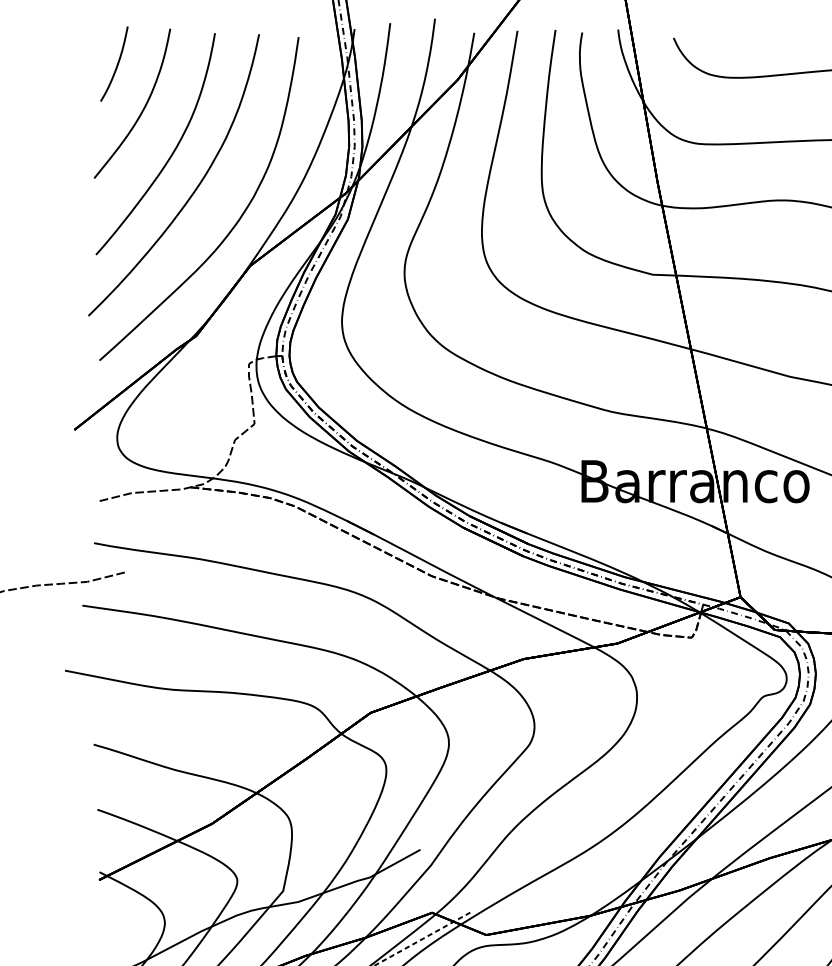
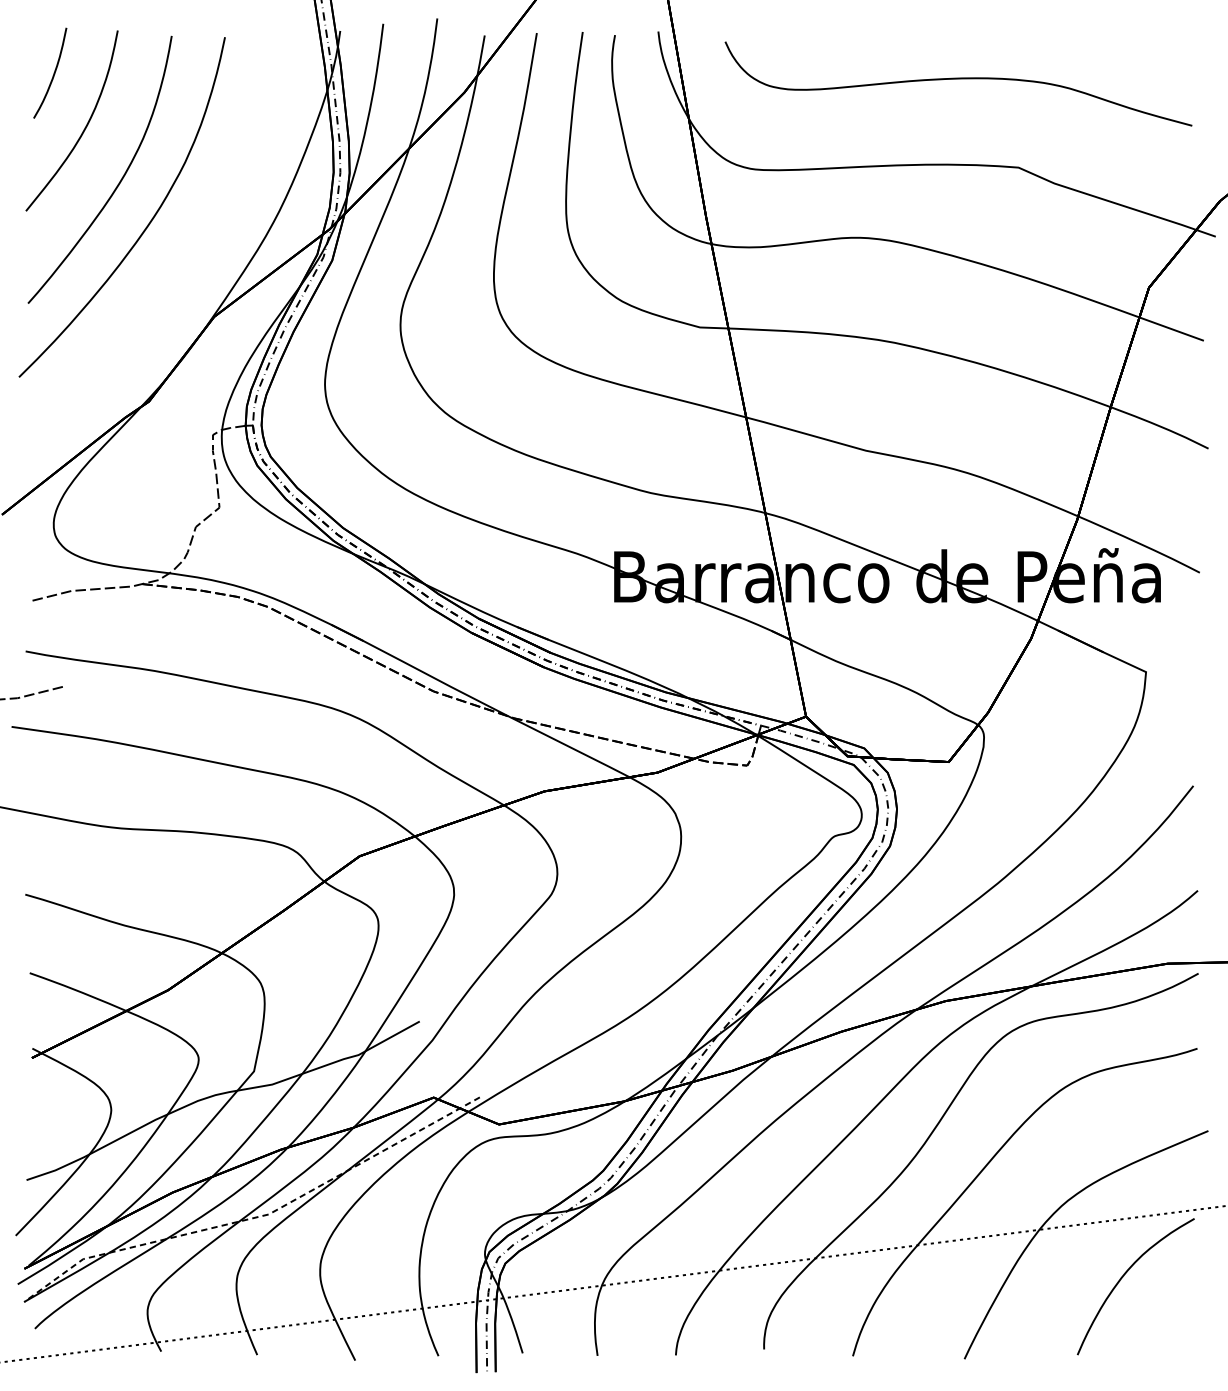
curve: (235, 223) -> (196, 265), removed

